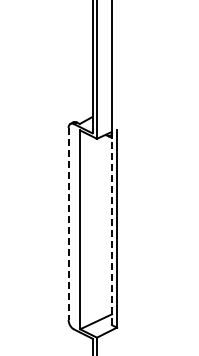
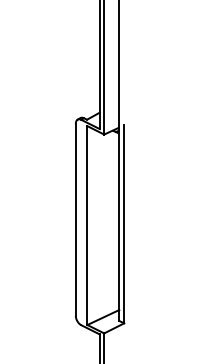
line: (68, 223) -> (75, 219), dashed -> solid
line: (112, 228) -> (119, 224), dashed -> solid

